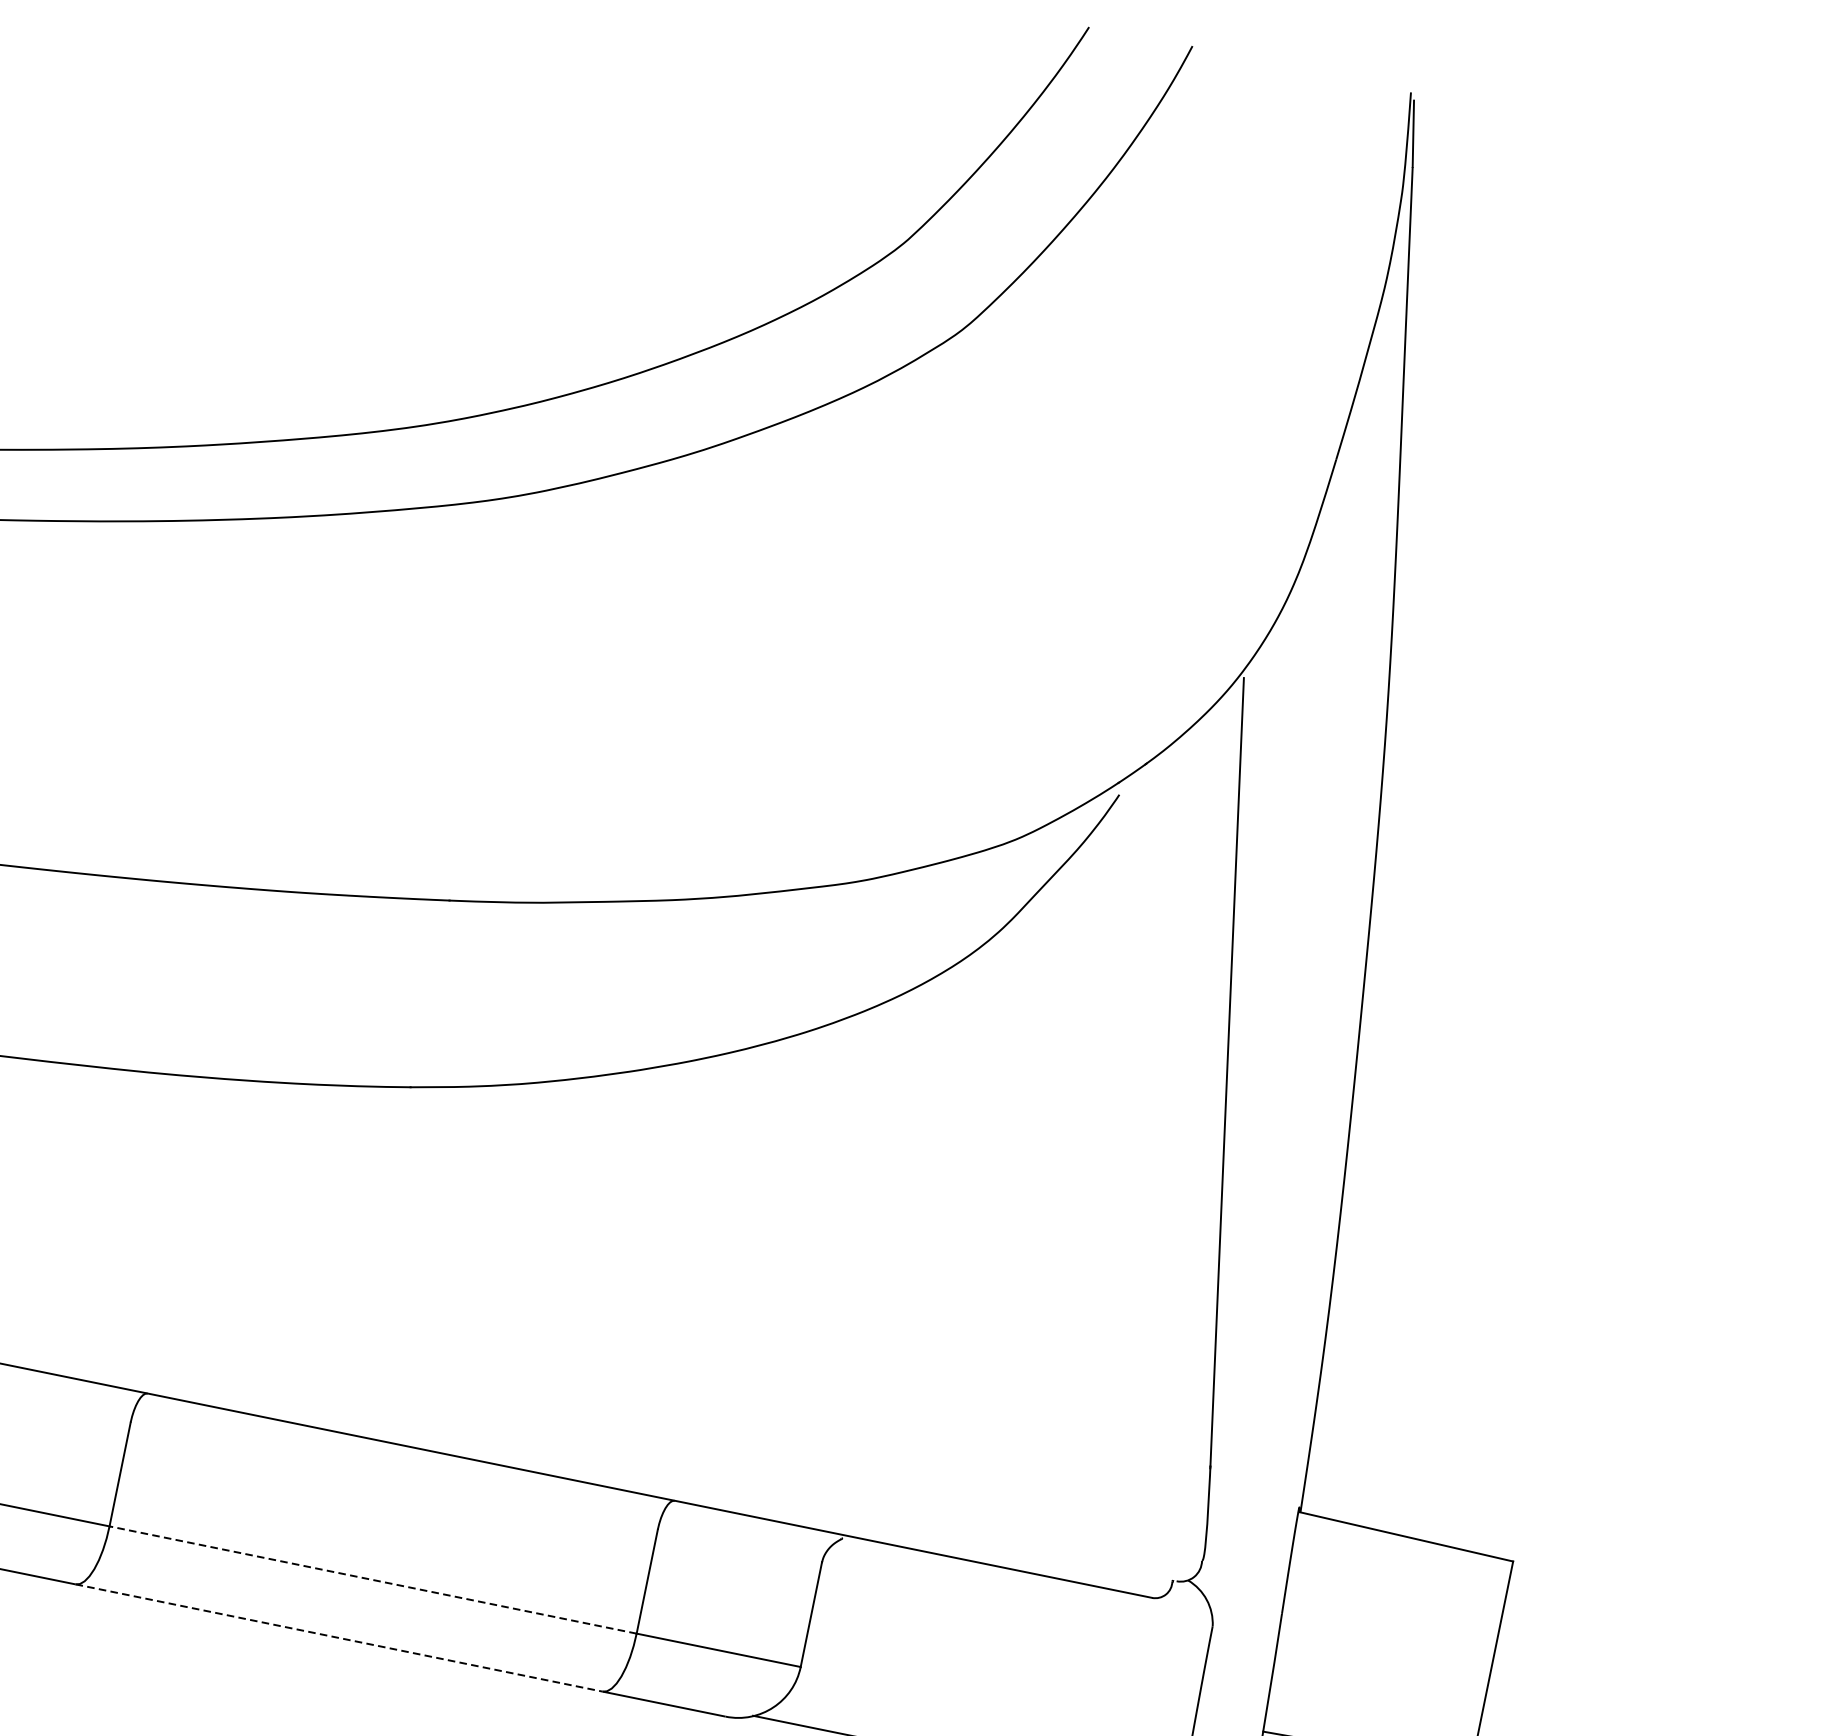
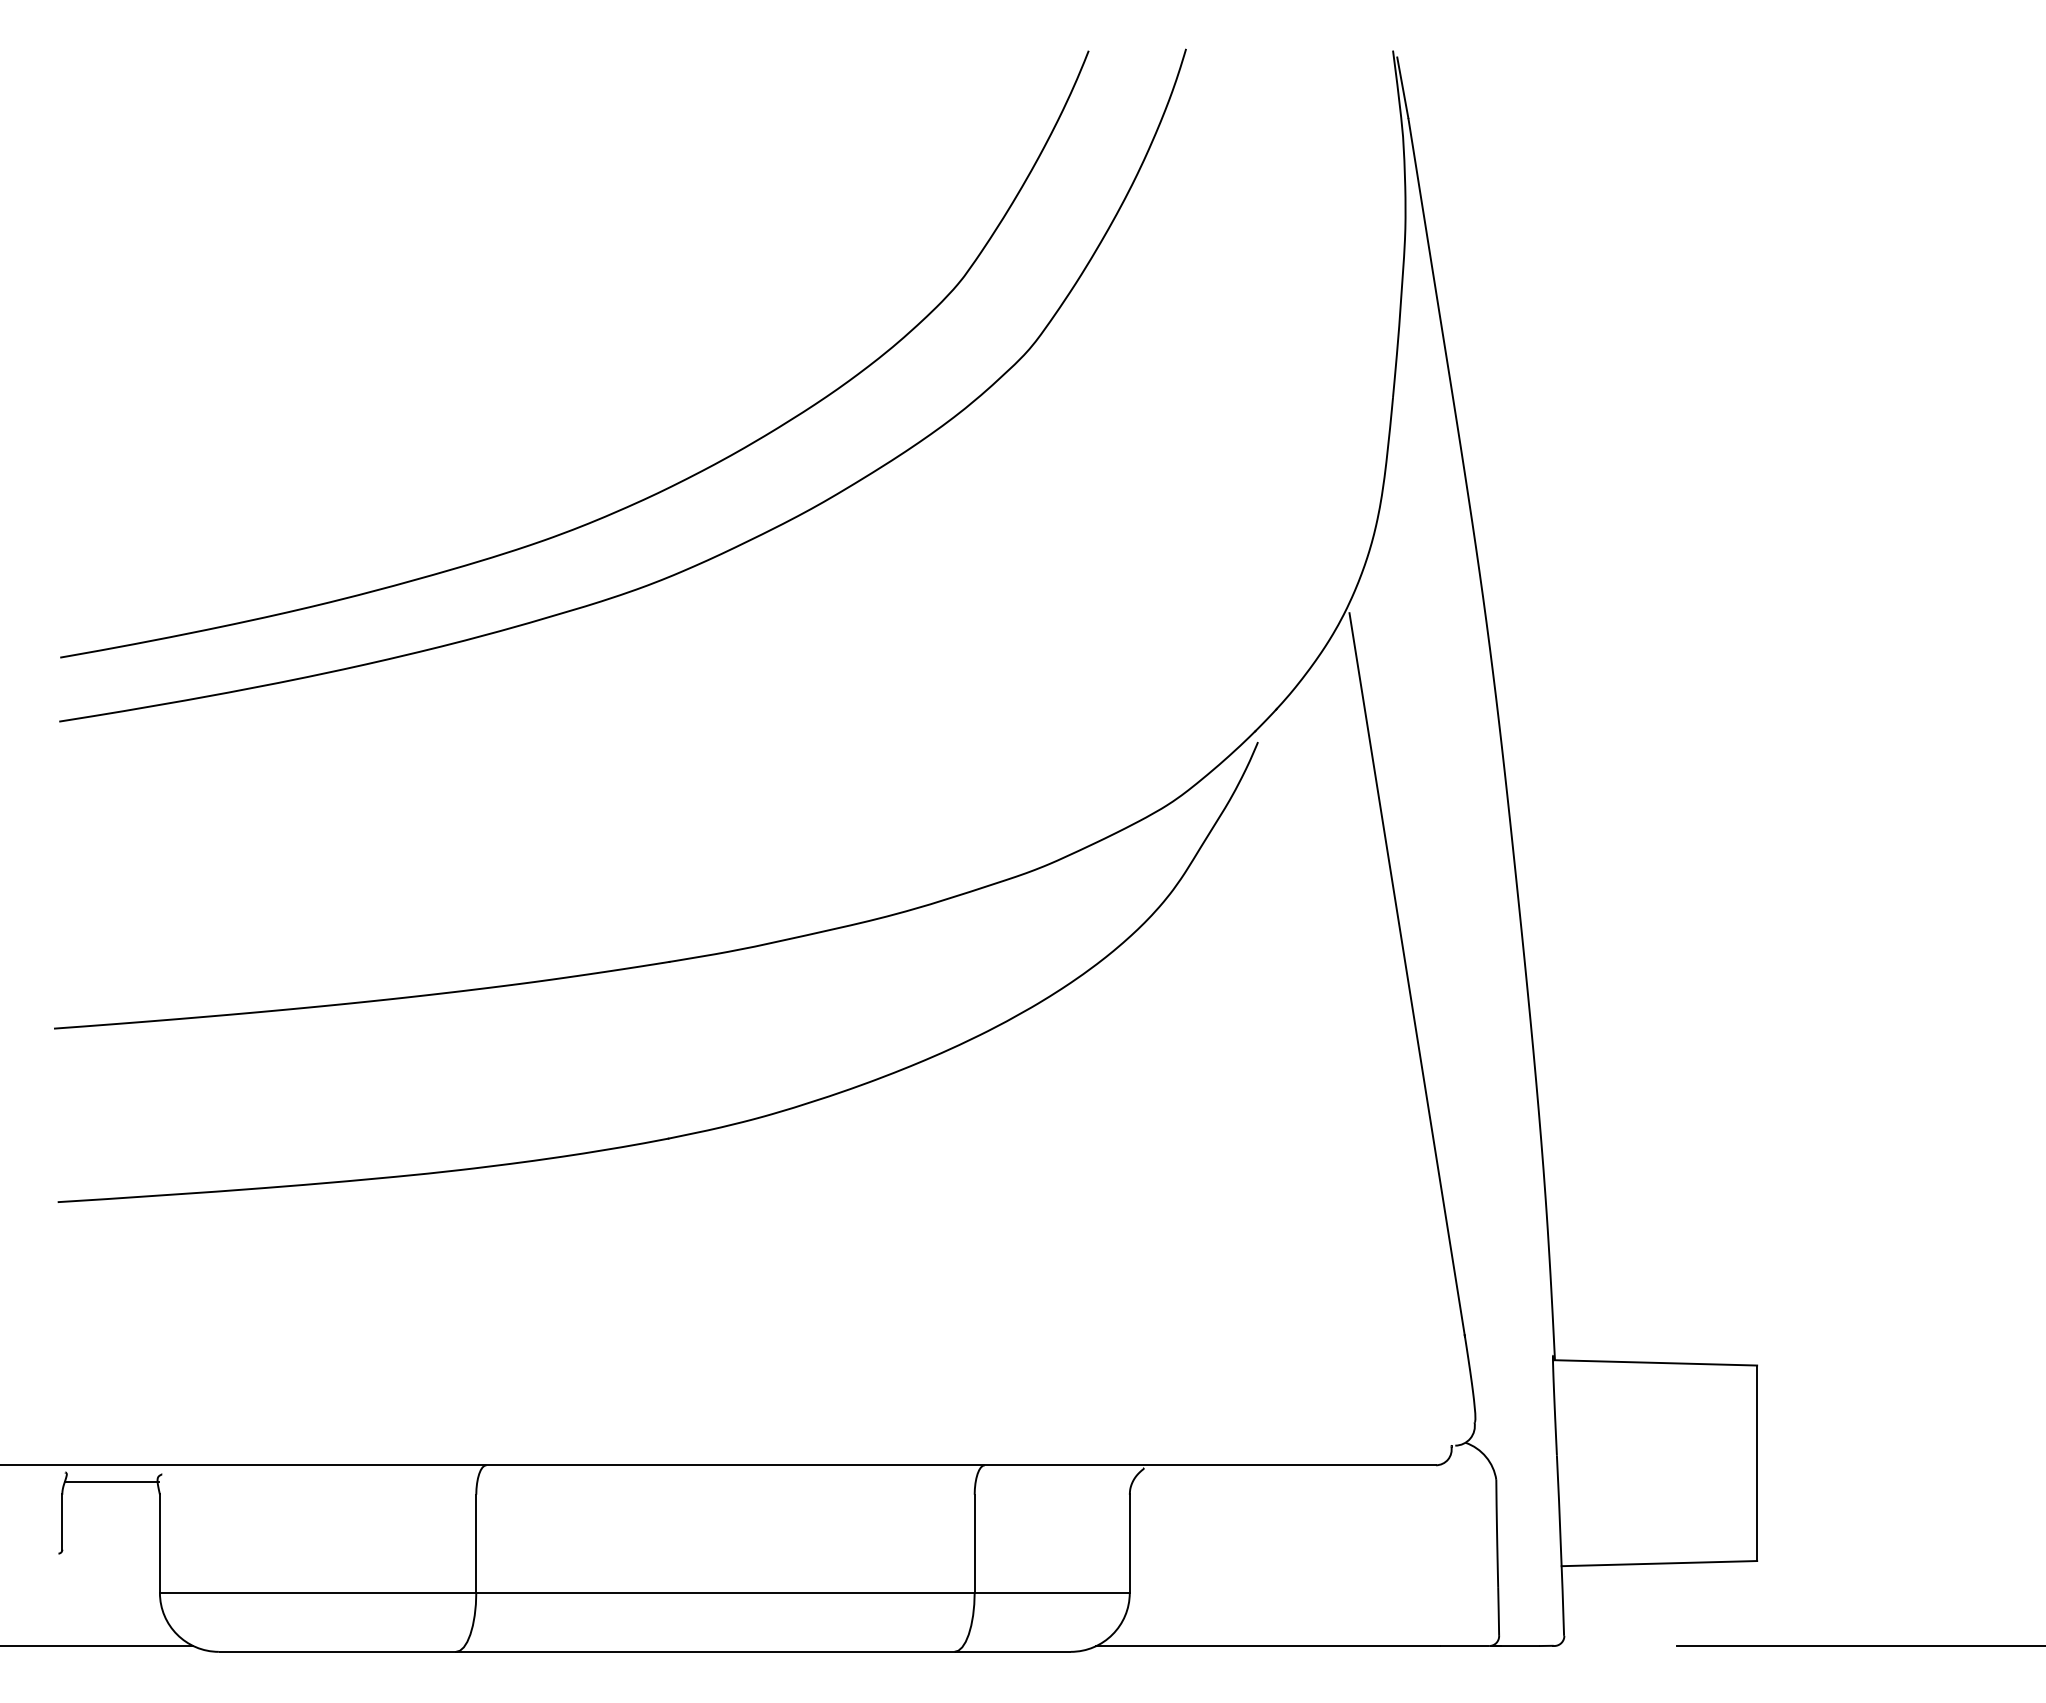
line: (372, 1579) -> (724, 1592), dashed -> solid
line: (339, 1637) -> (705, 1651), dashed -> solid

